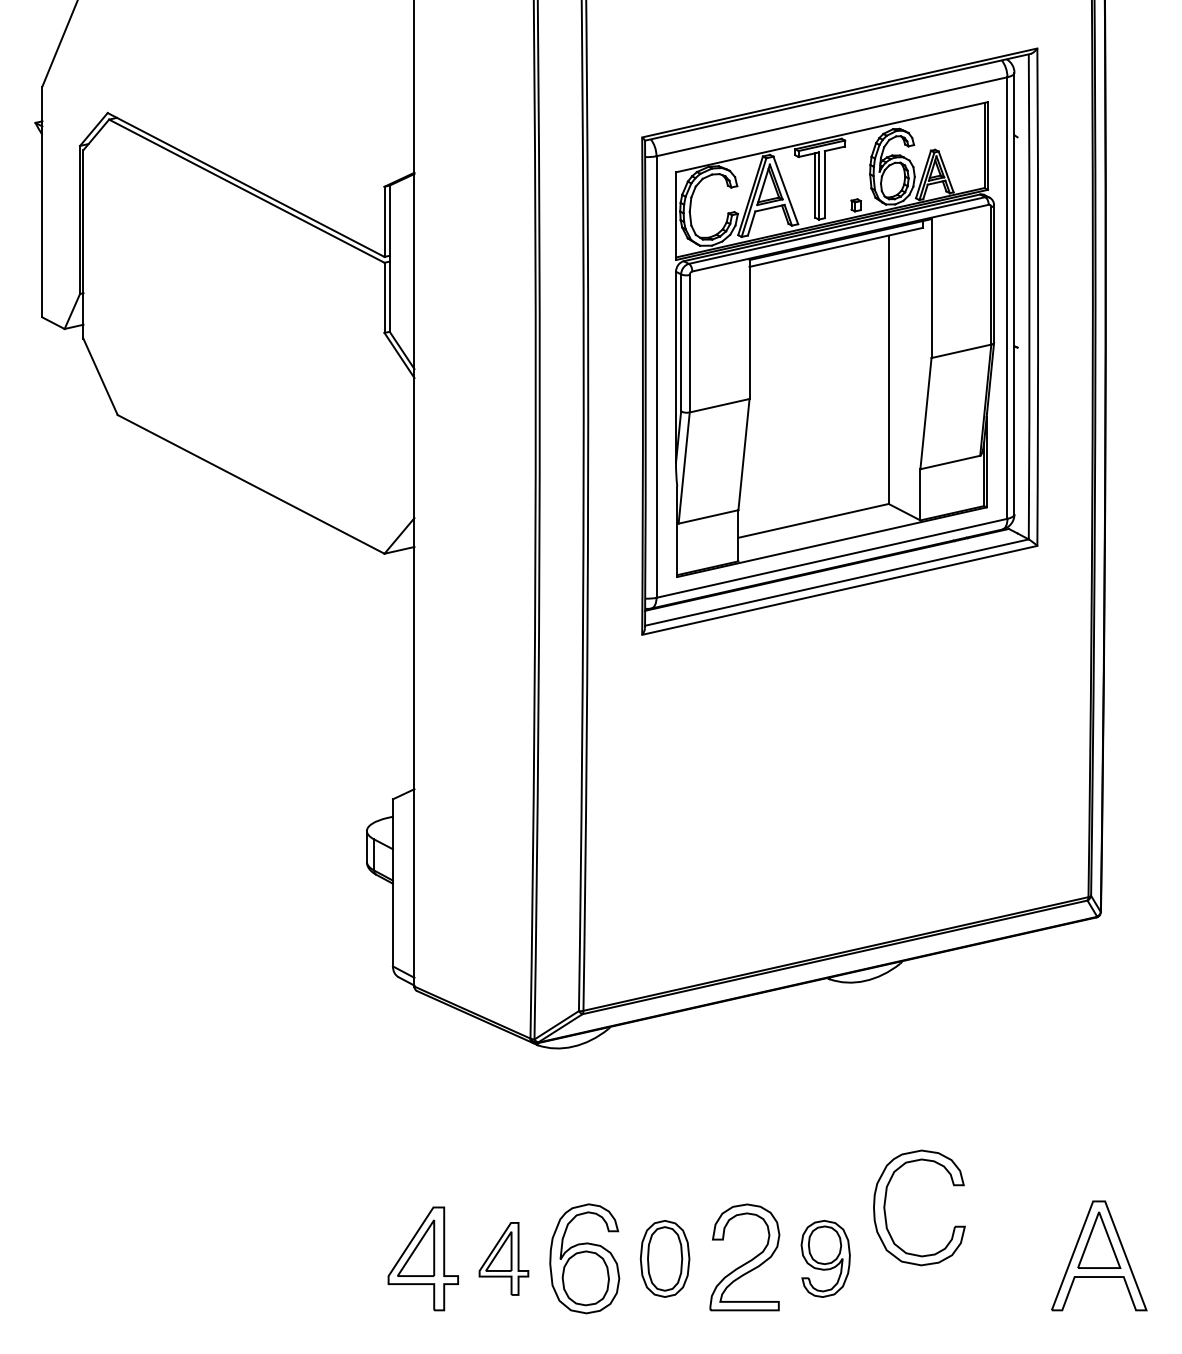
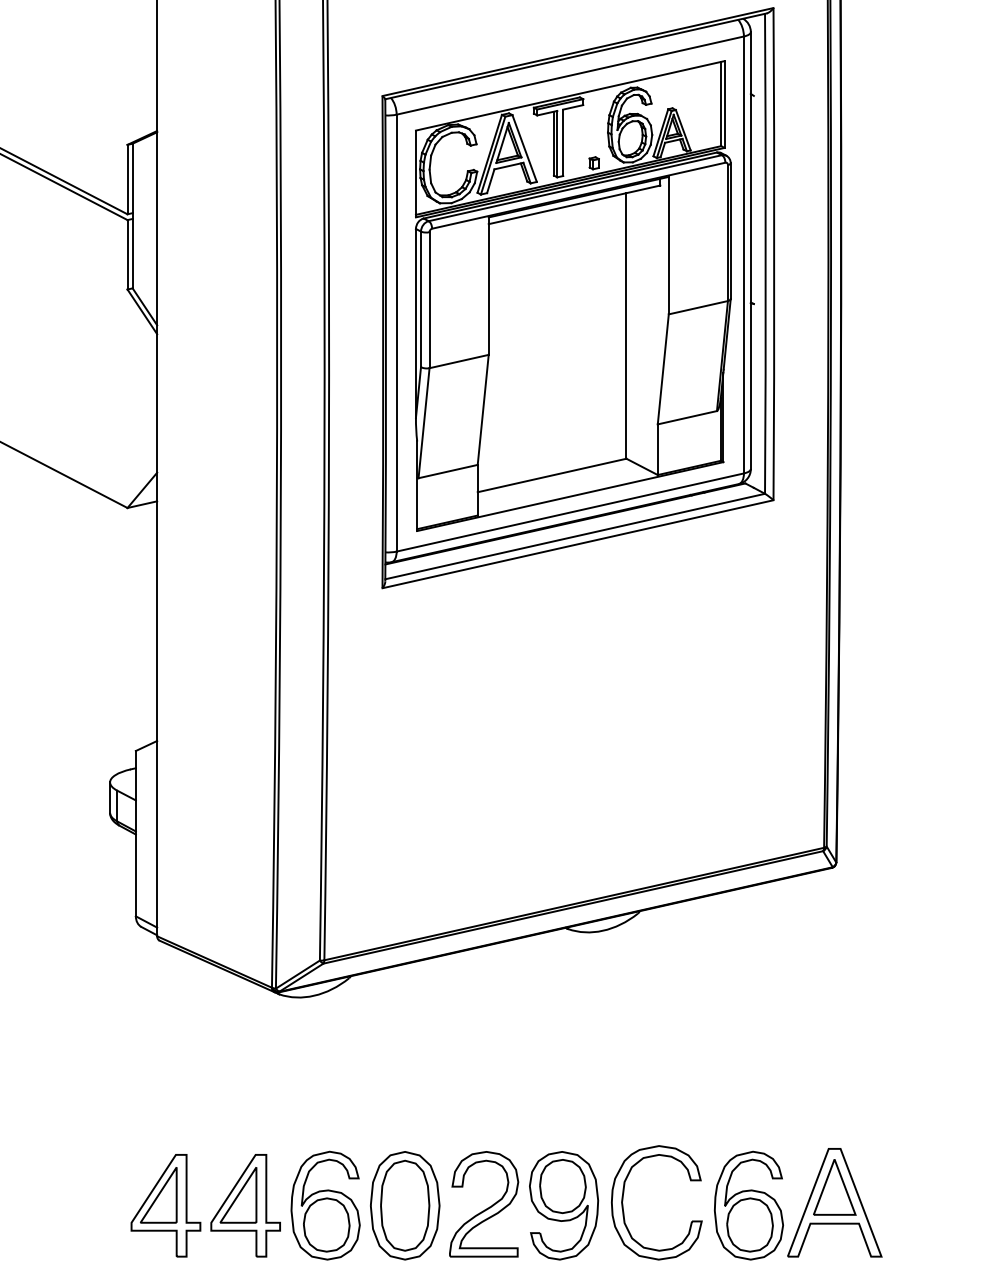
part: (886, 1200) -> (624, 1195), moved
part: (503, 1258) -> (245, 1205), size x1.43
part: (664, 1258) -> (404, 1205), size x1.43
part: (825, 1258) -> (563, 1205), size x1.43
part: (1012, 1258) -> (748, 1205), added

